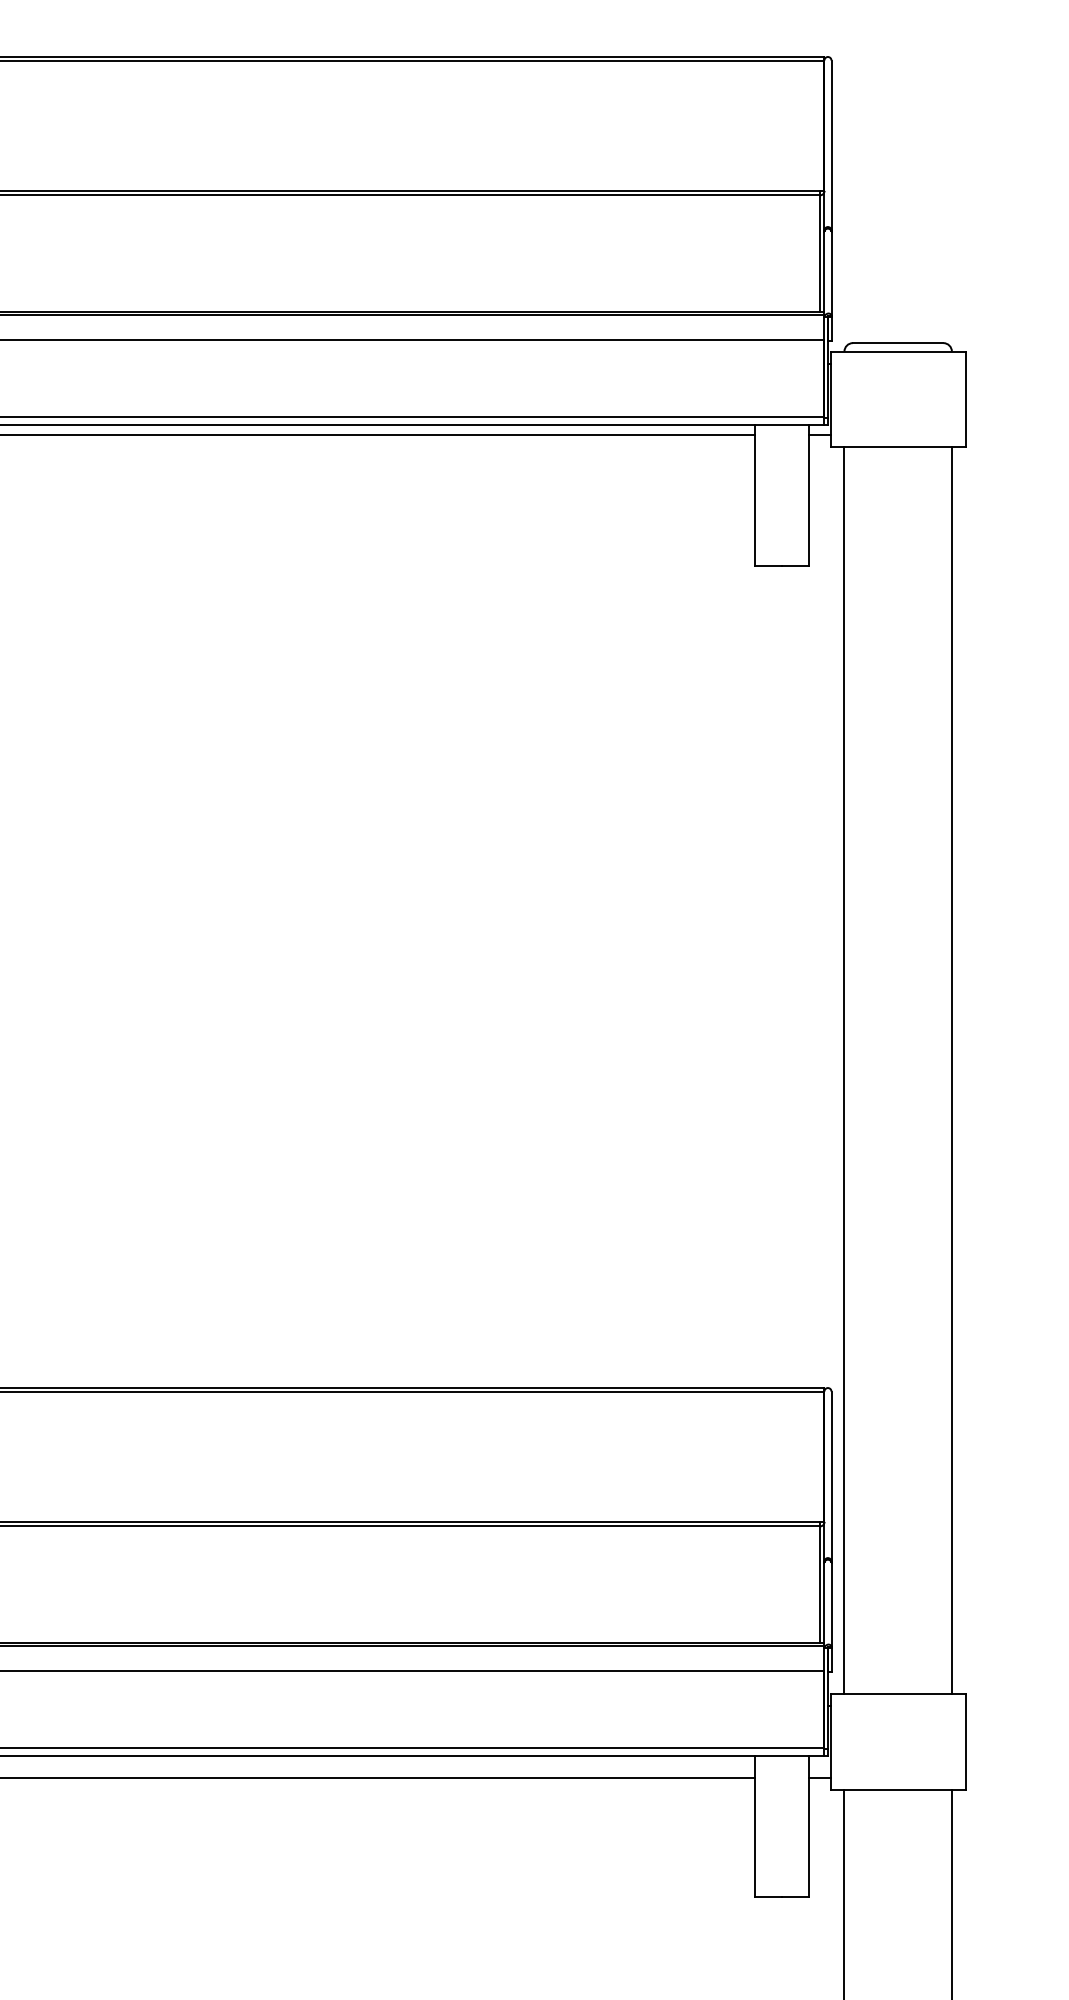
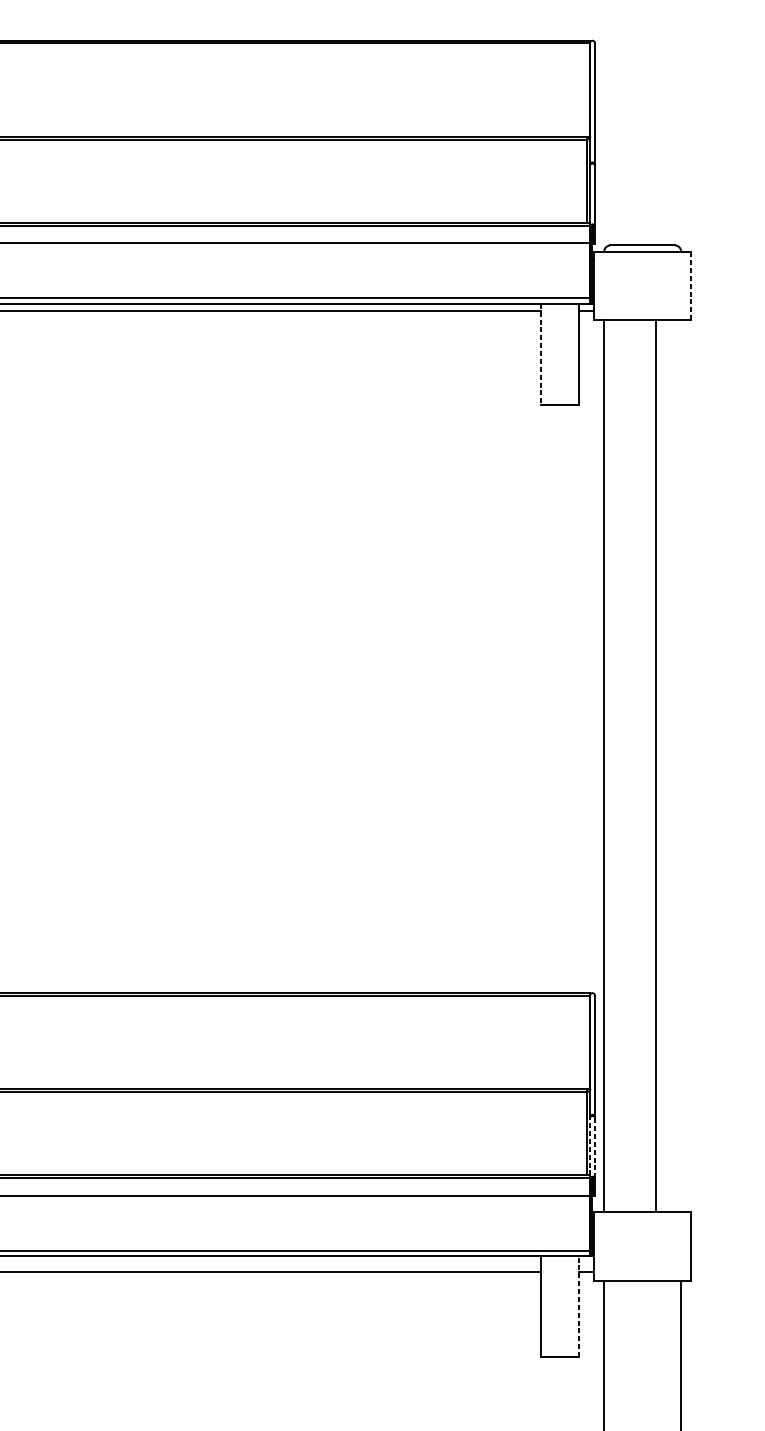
line: (966, 399) -> (691, 285), solid -> dashed
line: (755, 495) -> (540, 354), solid -> dashed
line: (951, 1070) -> (655, 765), moved
line: (824, 1602) -> (589, 1146), solid -> dashed
line: (831, 1604) -> (595, 1148), solid -> dashed
line: (808, 1826) -> (578, 1306), solid -> dashed

